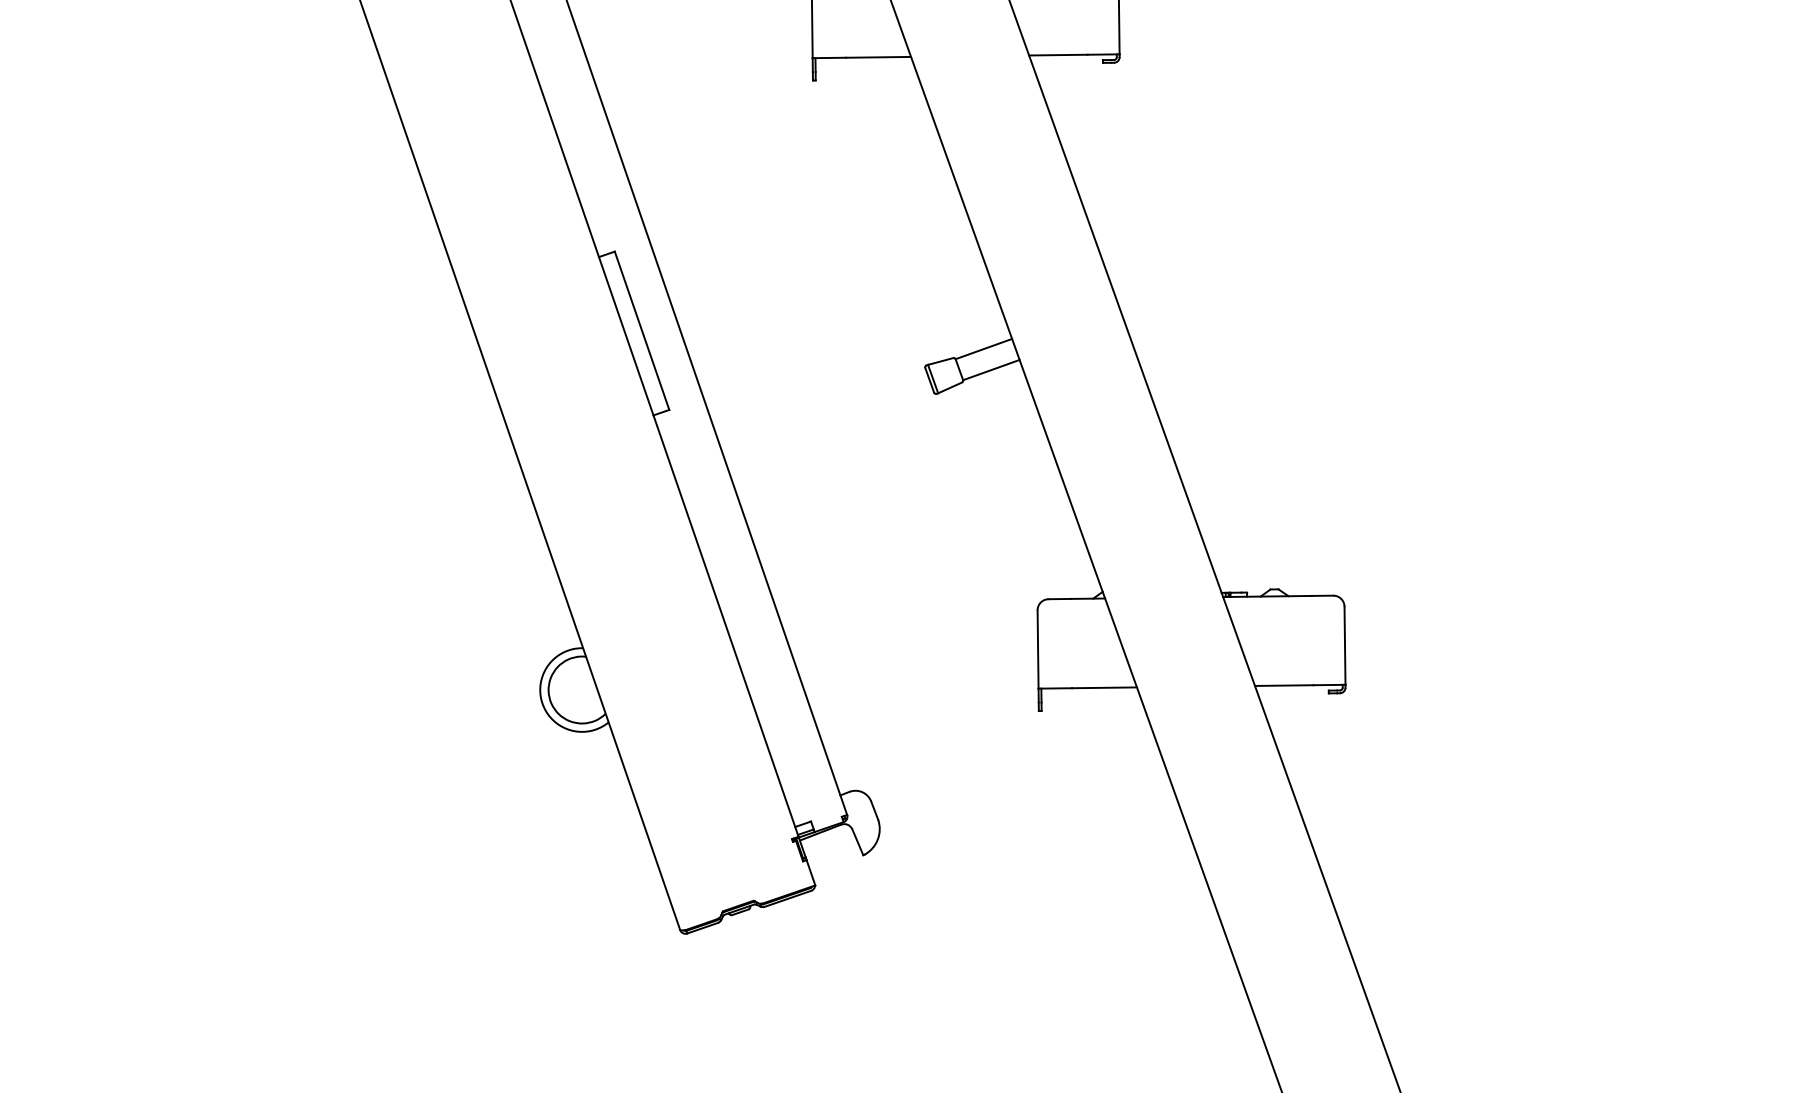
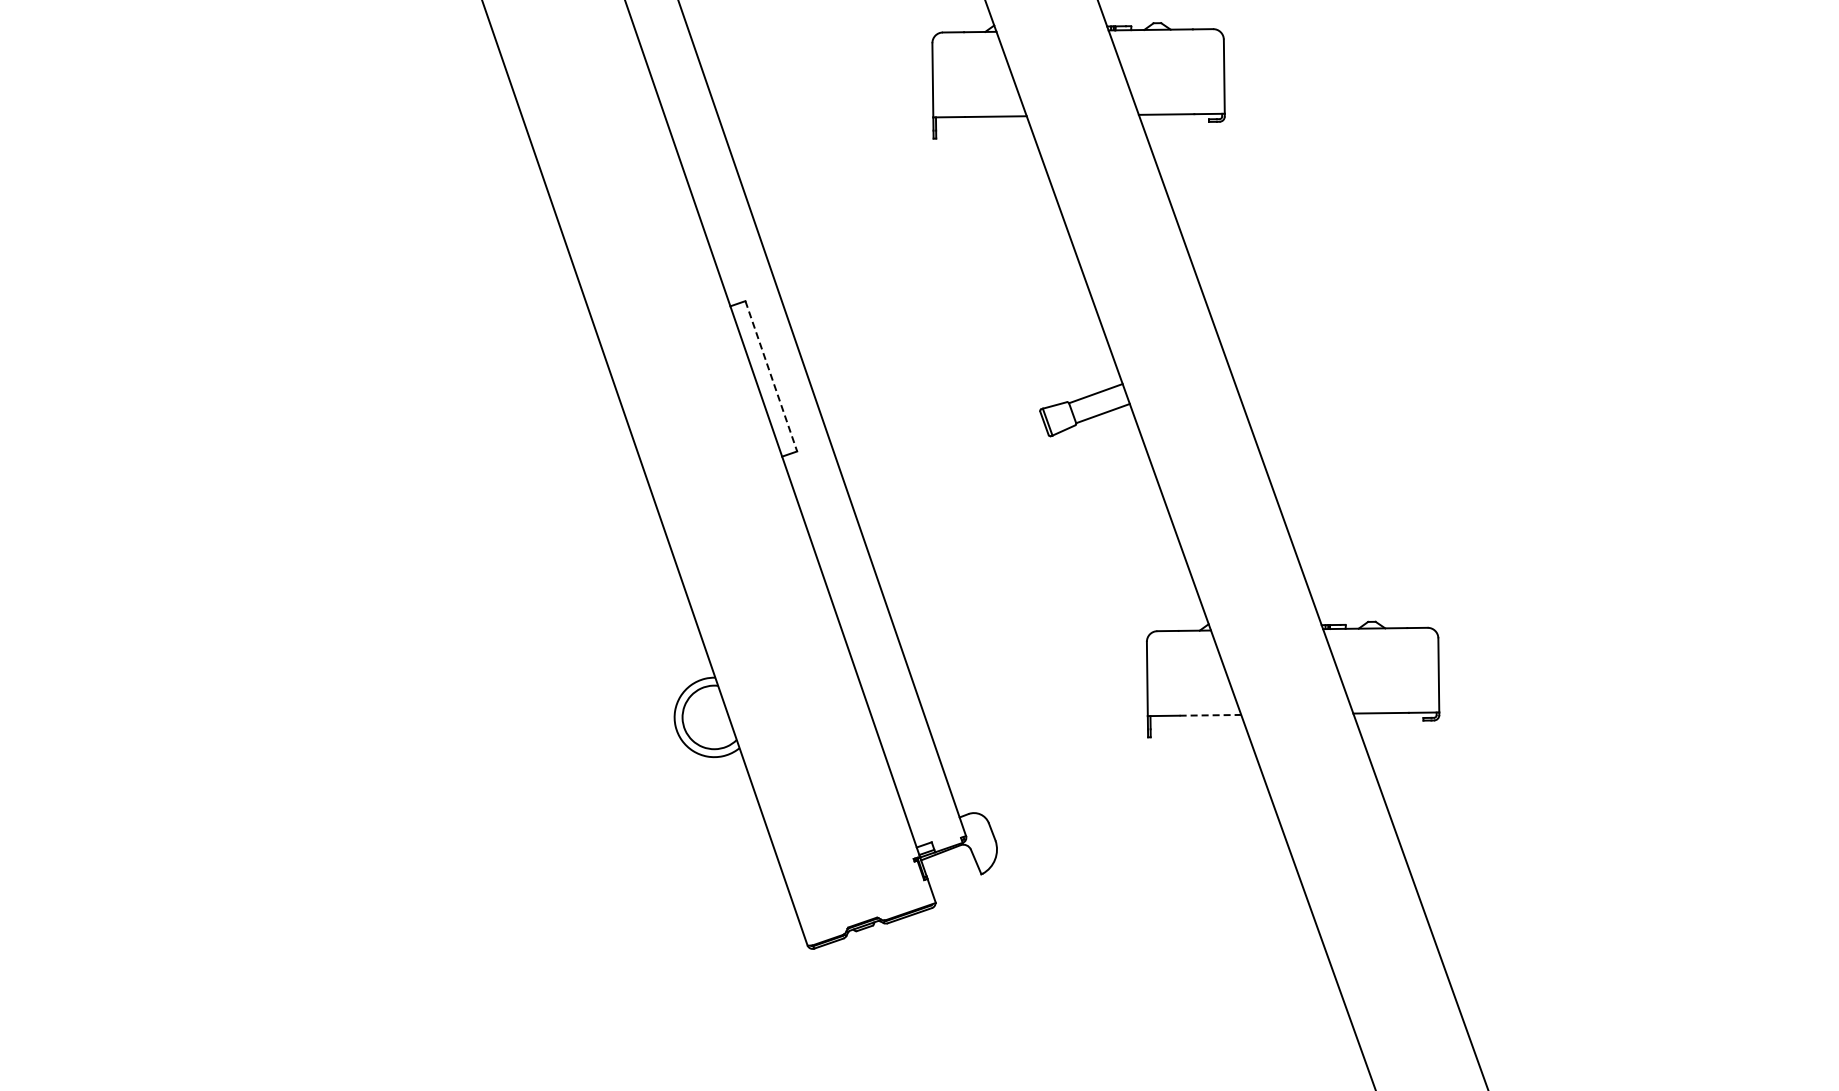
line: (642, 331) -> (771, 376), solid -> dashed
line: (1104, 688) -> (1210, 715), solid -> dashed

